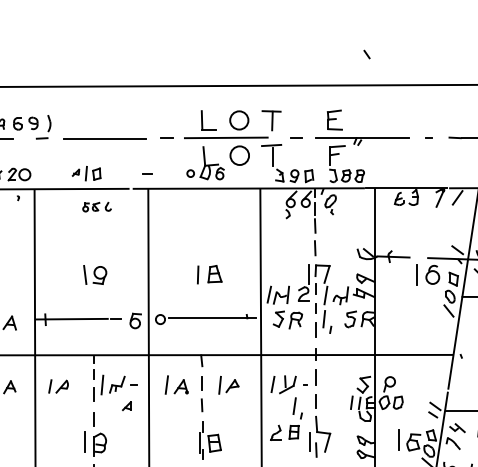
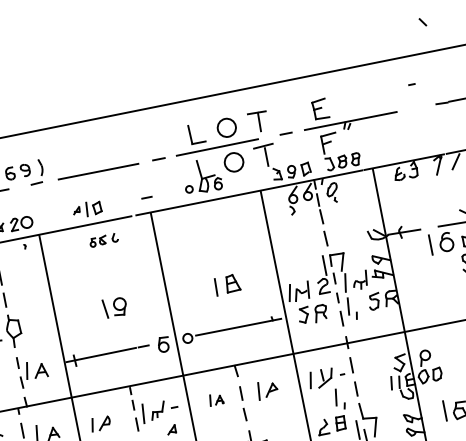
line: (366, 54) -> (422, 22), moved
line: (428, 137) -> (411, 84), moved
part: (176, 384) -> (216, 399), size x0.6

